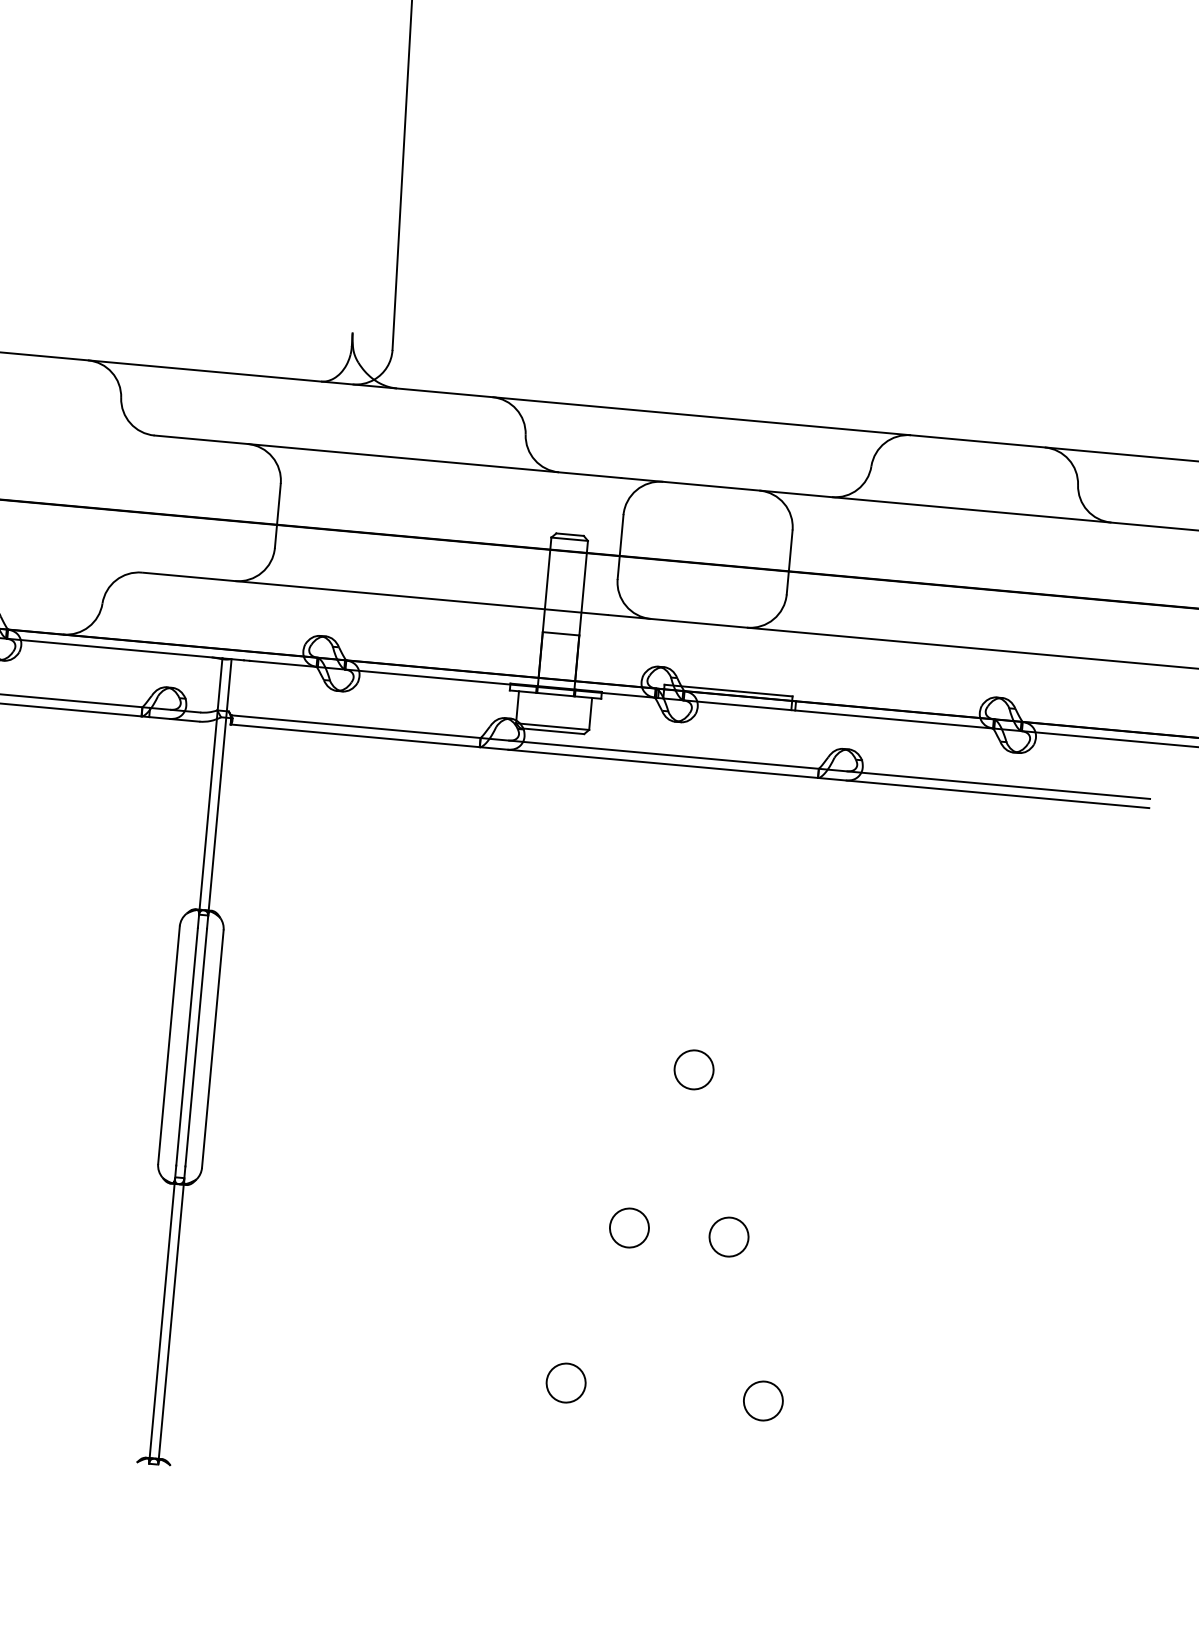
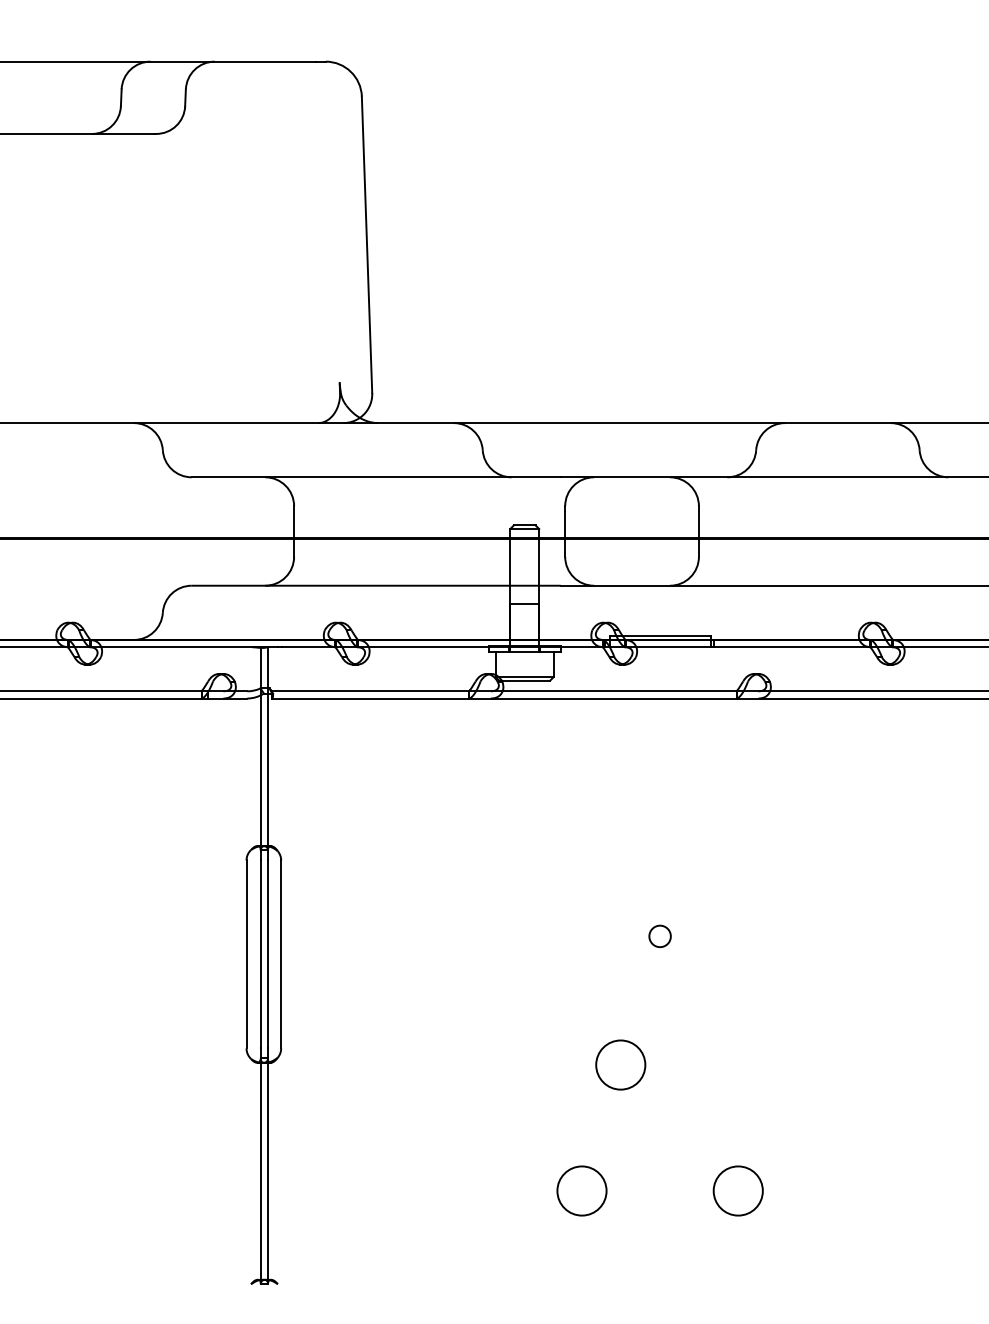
circle: (693, 1069) -> (659, 936), size x0.7
circle: (629, 1227) -> (620, 1064), size x1.6
circle: (729, 1236) -> (699, 1064), removed
circle: (566, 1383) -> (582, 1191), size x1.6
circle: (762, 1401) -> (737, 1191), size x1.6

